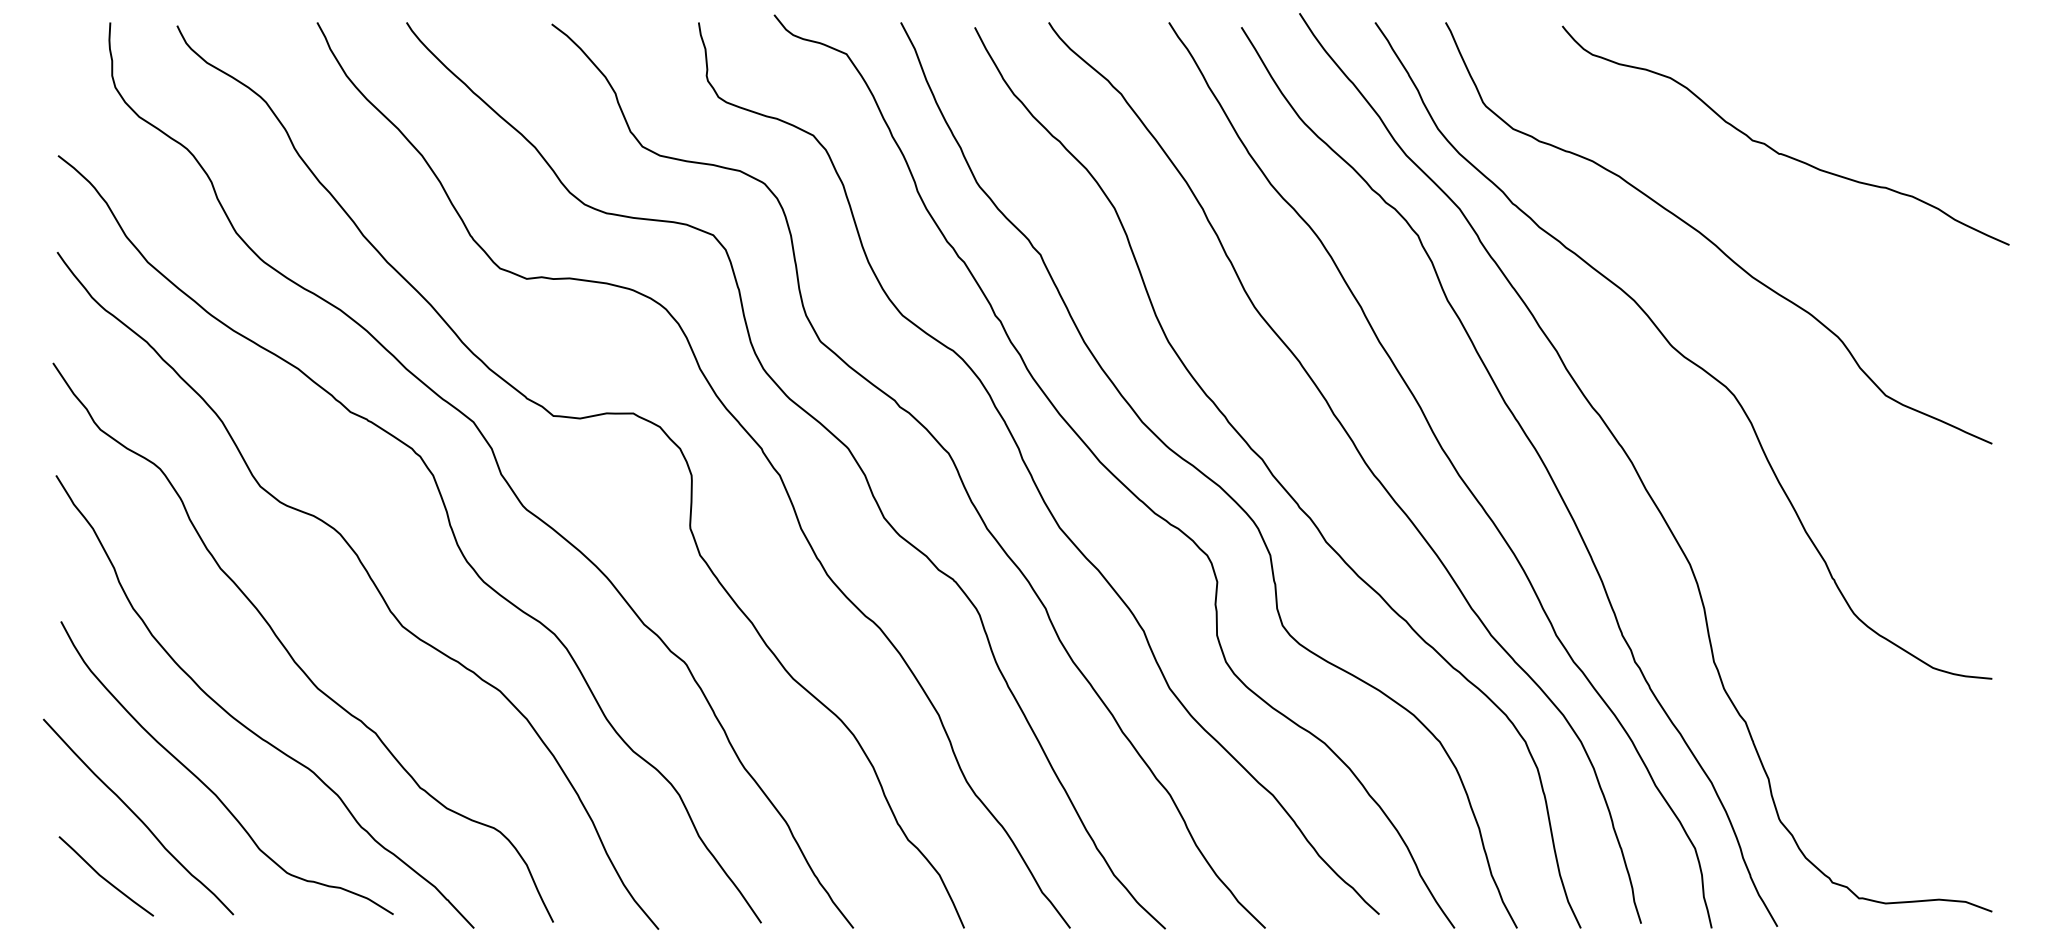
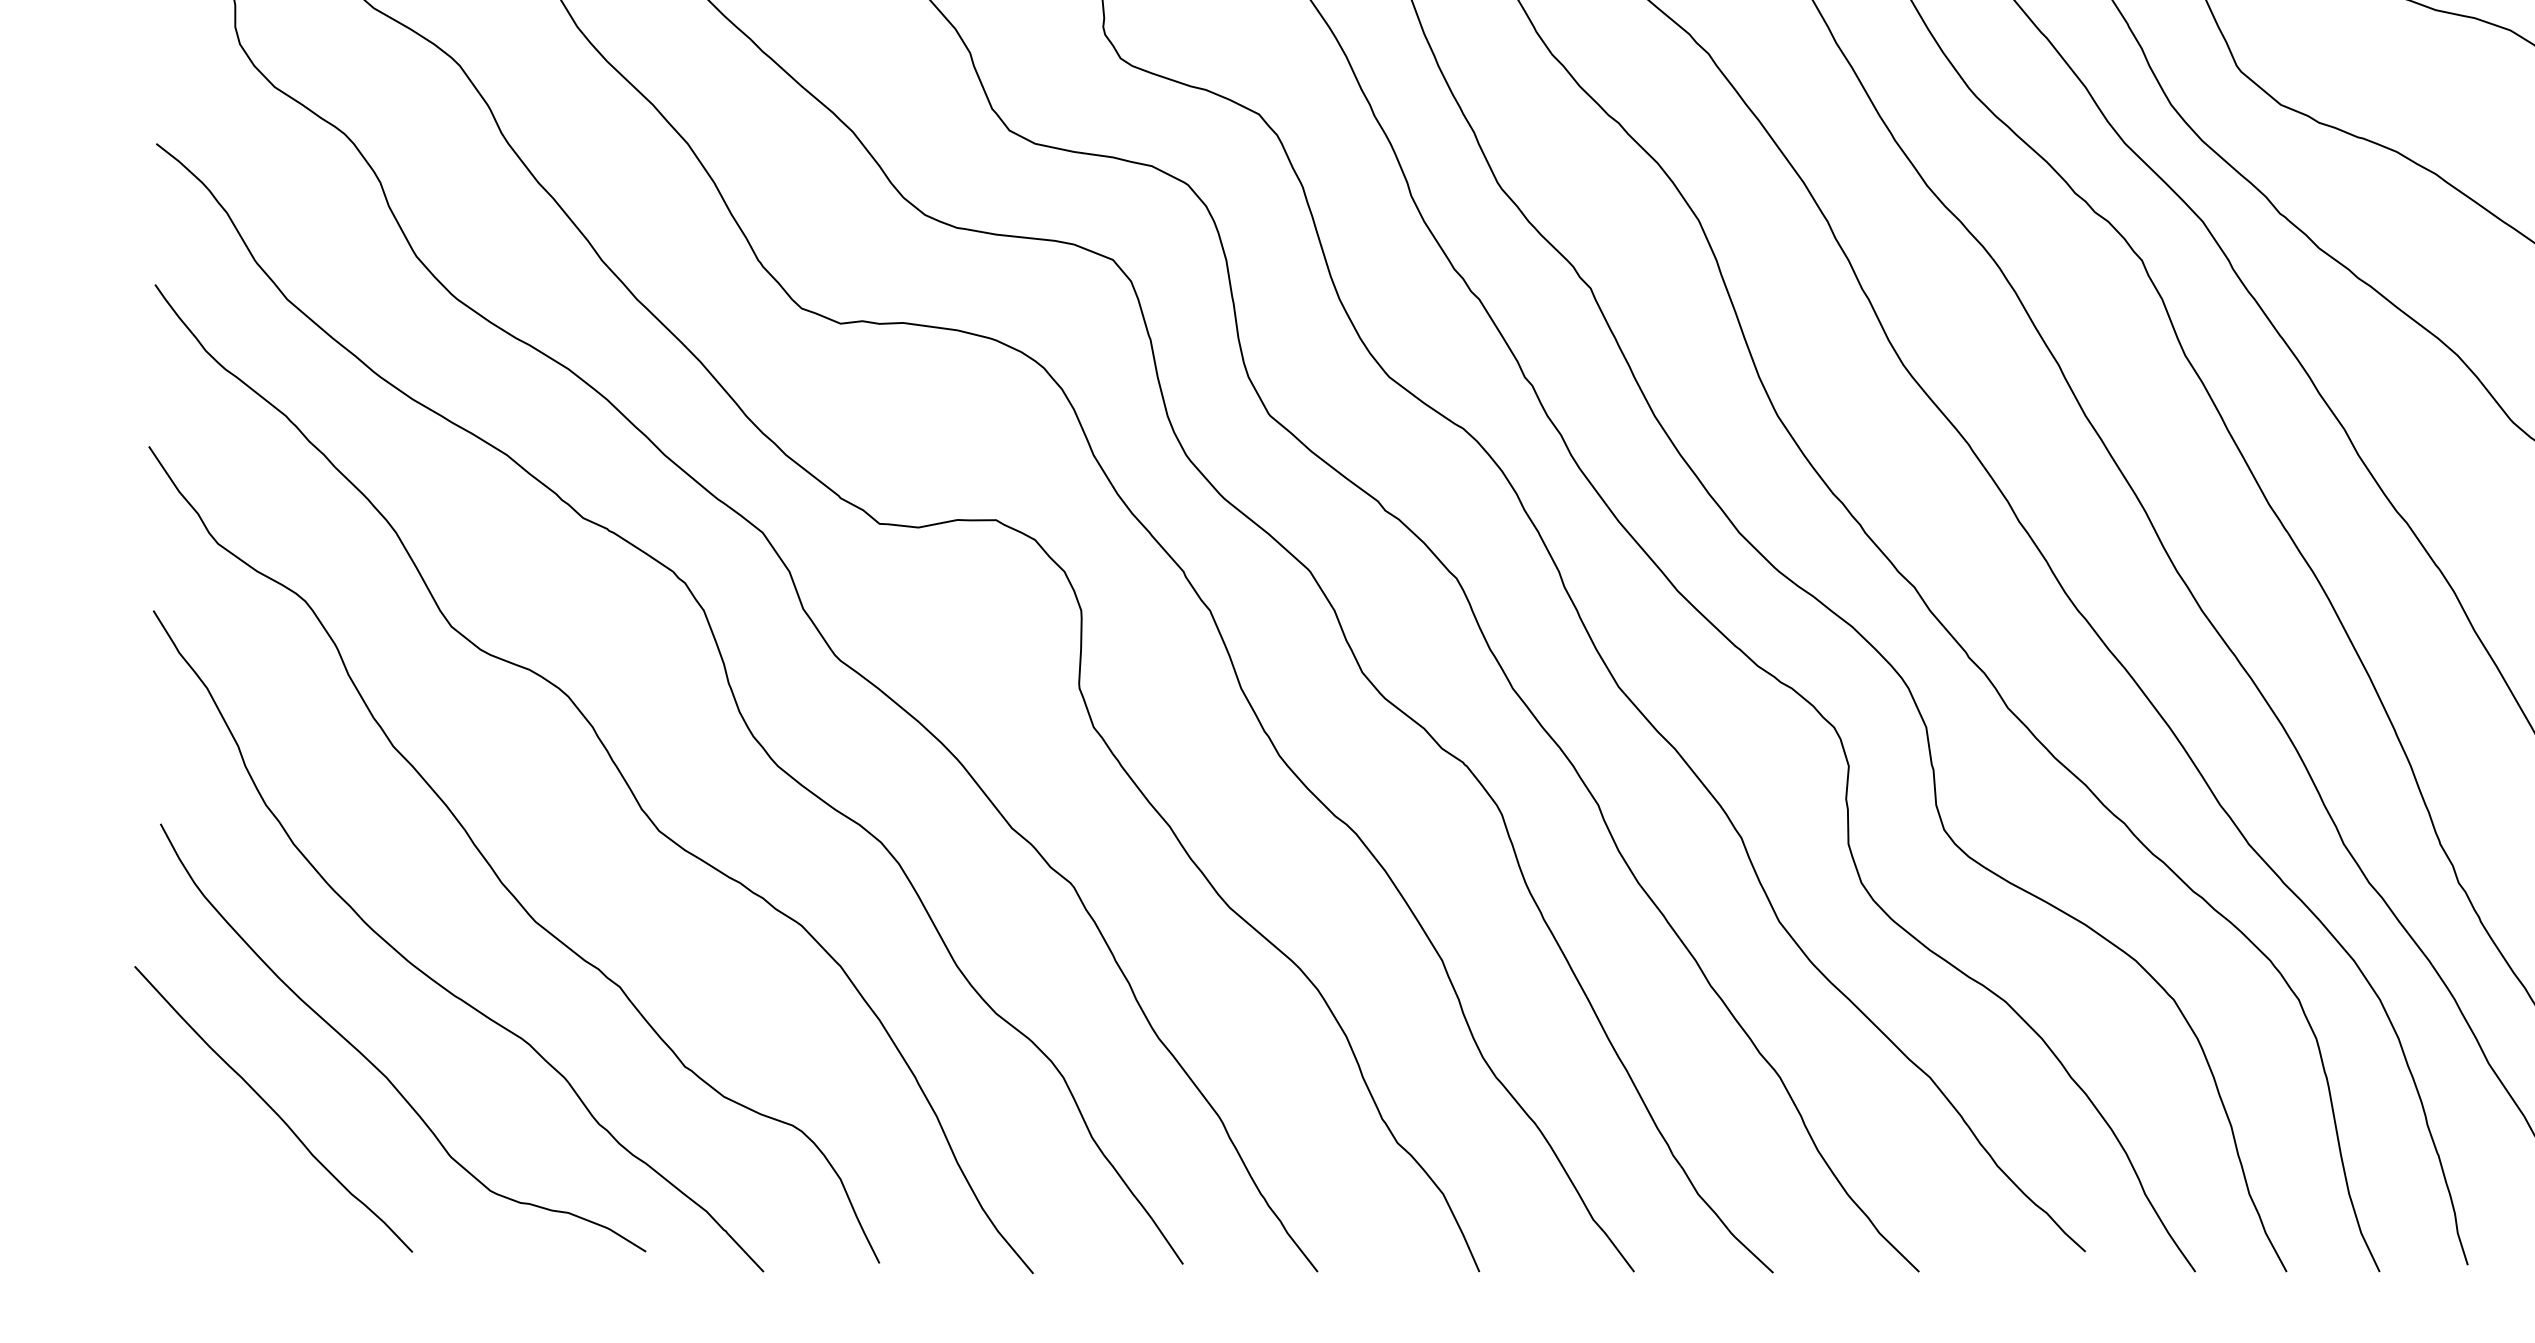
curve: (104, 877) -> (224, 1197), removed

